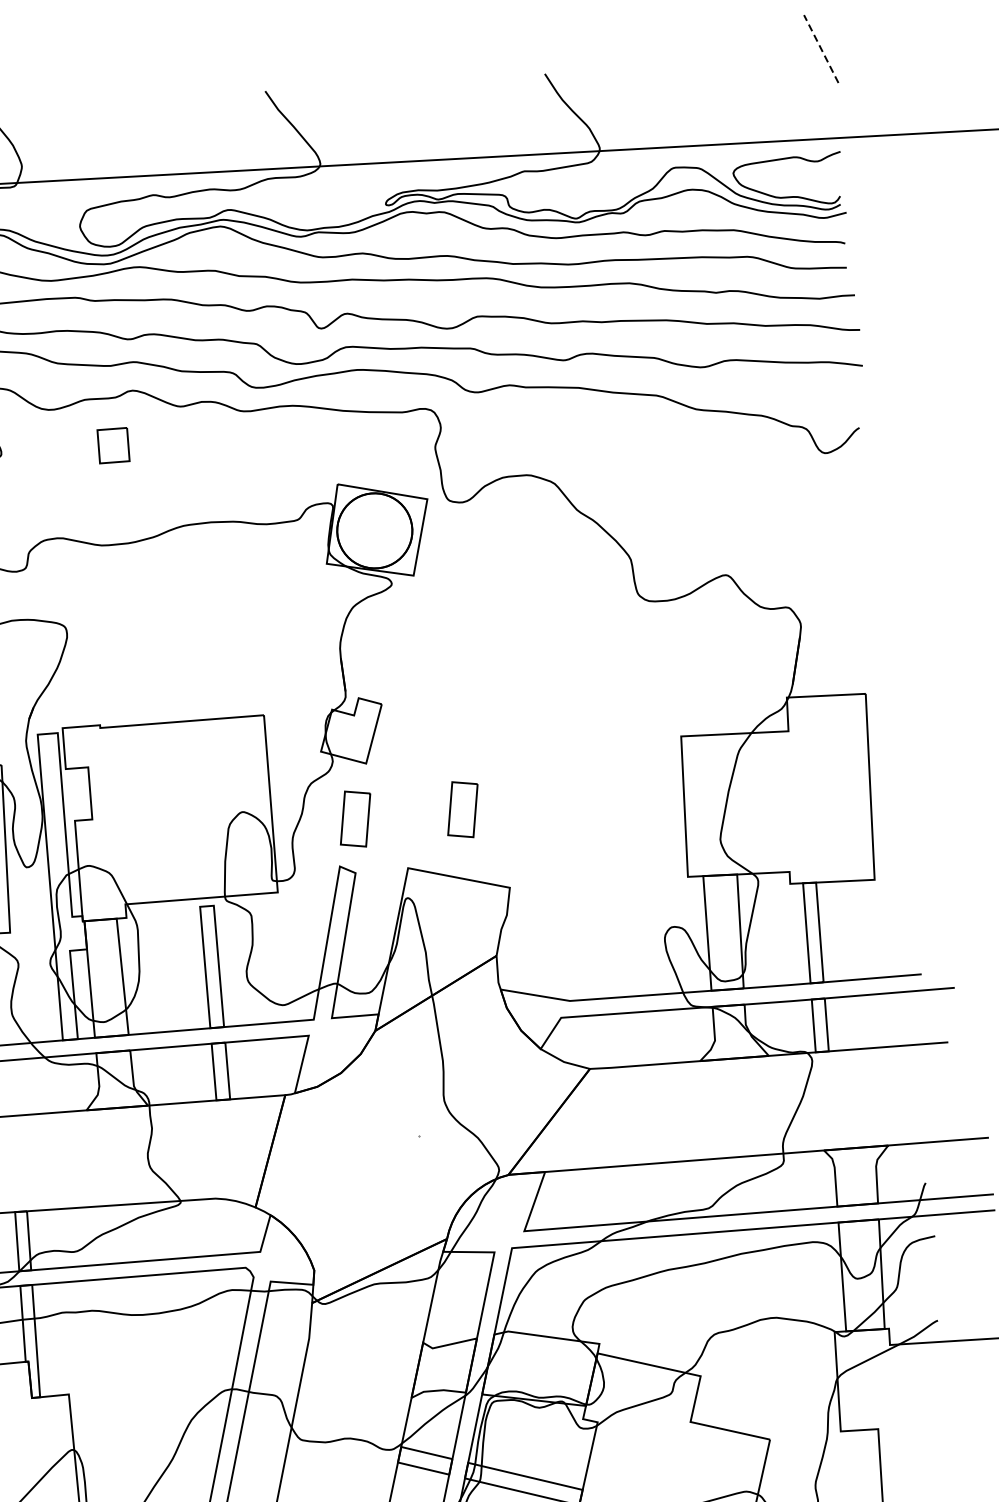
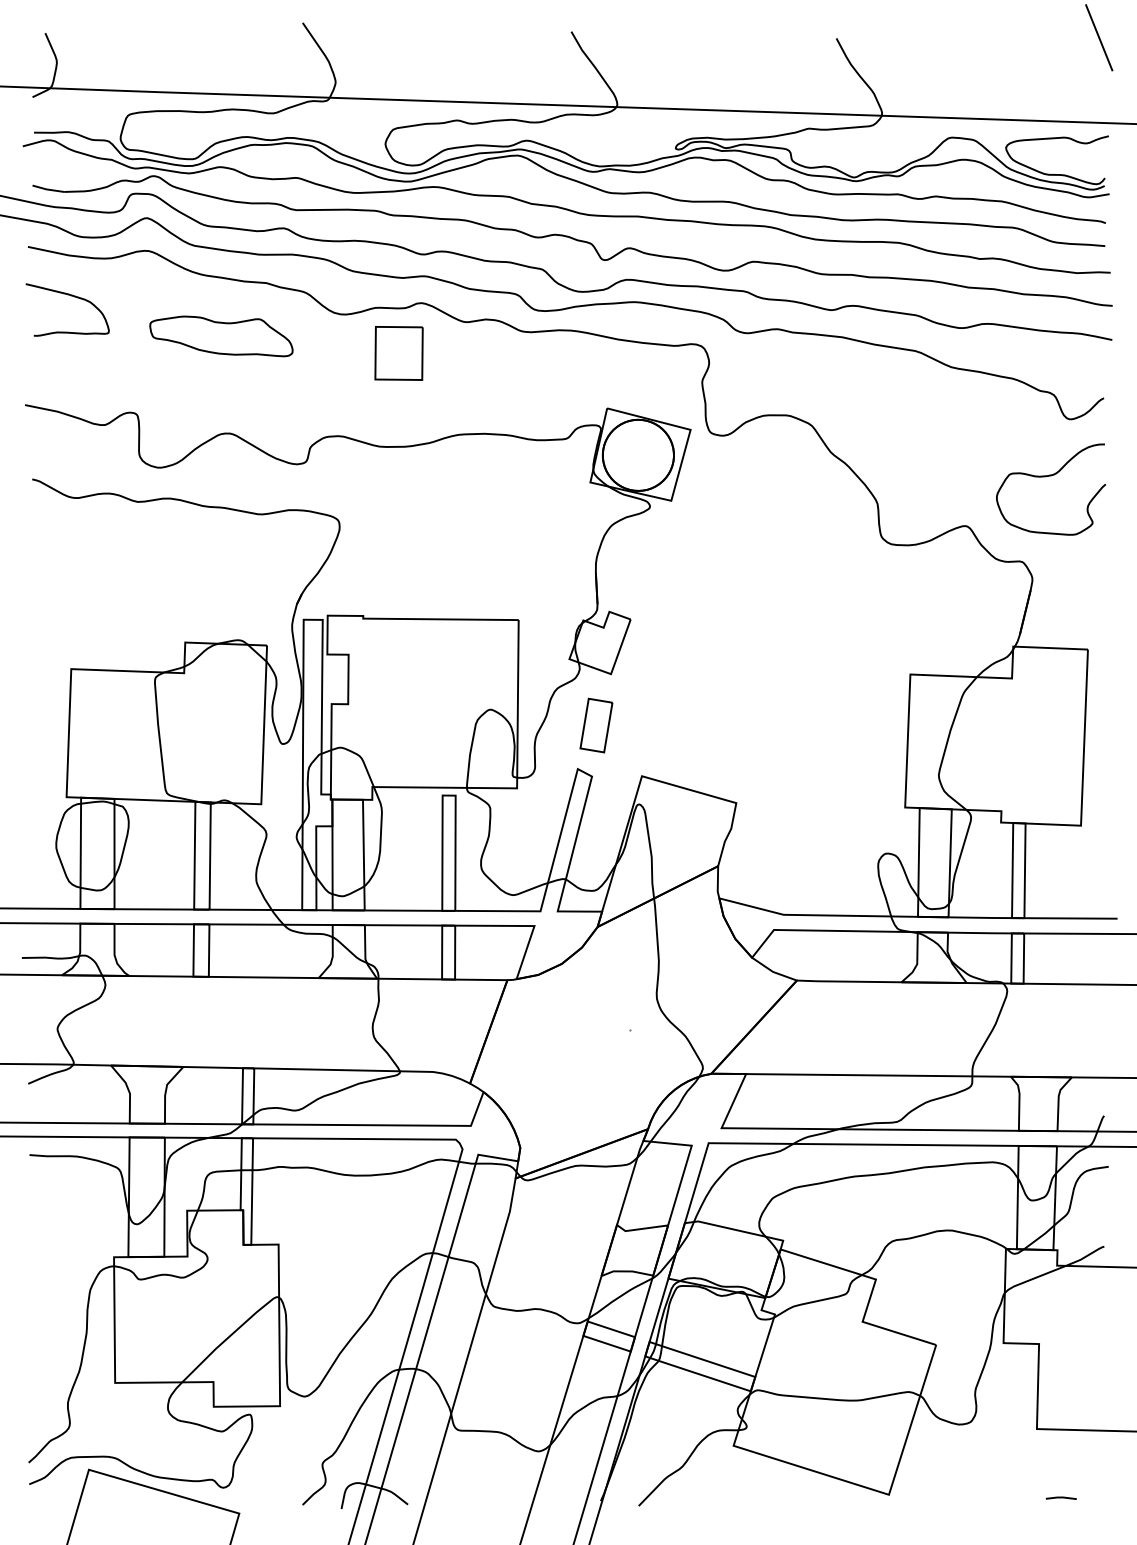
line: (821, 48) -> (1099, 37), dashed -> solid
part: (112, 445) -> (398, 353), size x1.67
curve: (810, 515) -> (1050, 476), added
part: (462, 809) -> (698, 725), removed

